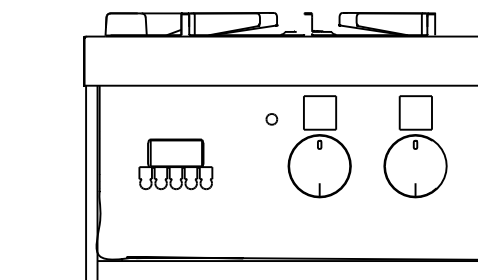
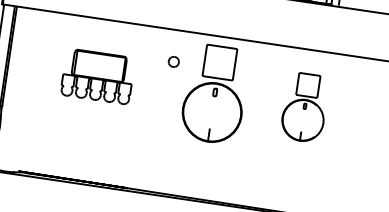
part: (415, 146) -> (304, 107), size x0.7
part: (175, 164) -> (97, 76), moved

